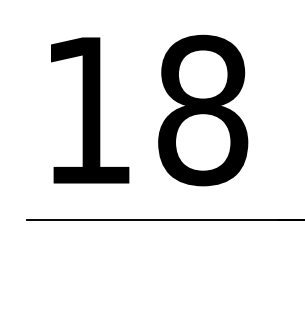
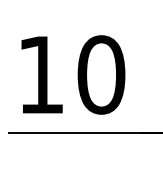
text: (203, 109) -> (101, 74), 18 -> 10

